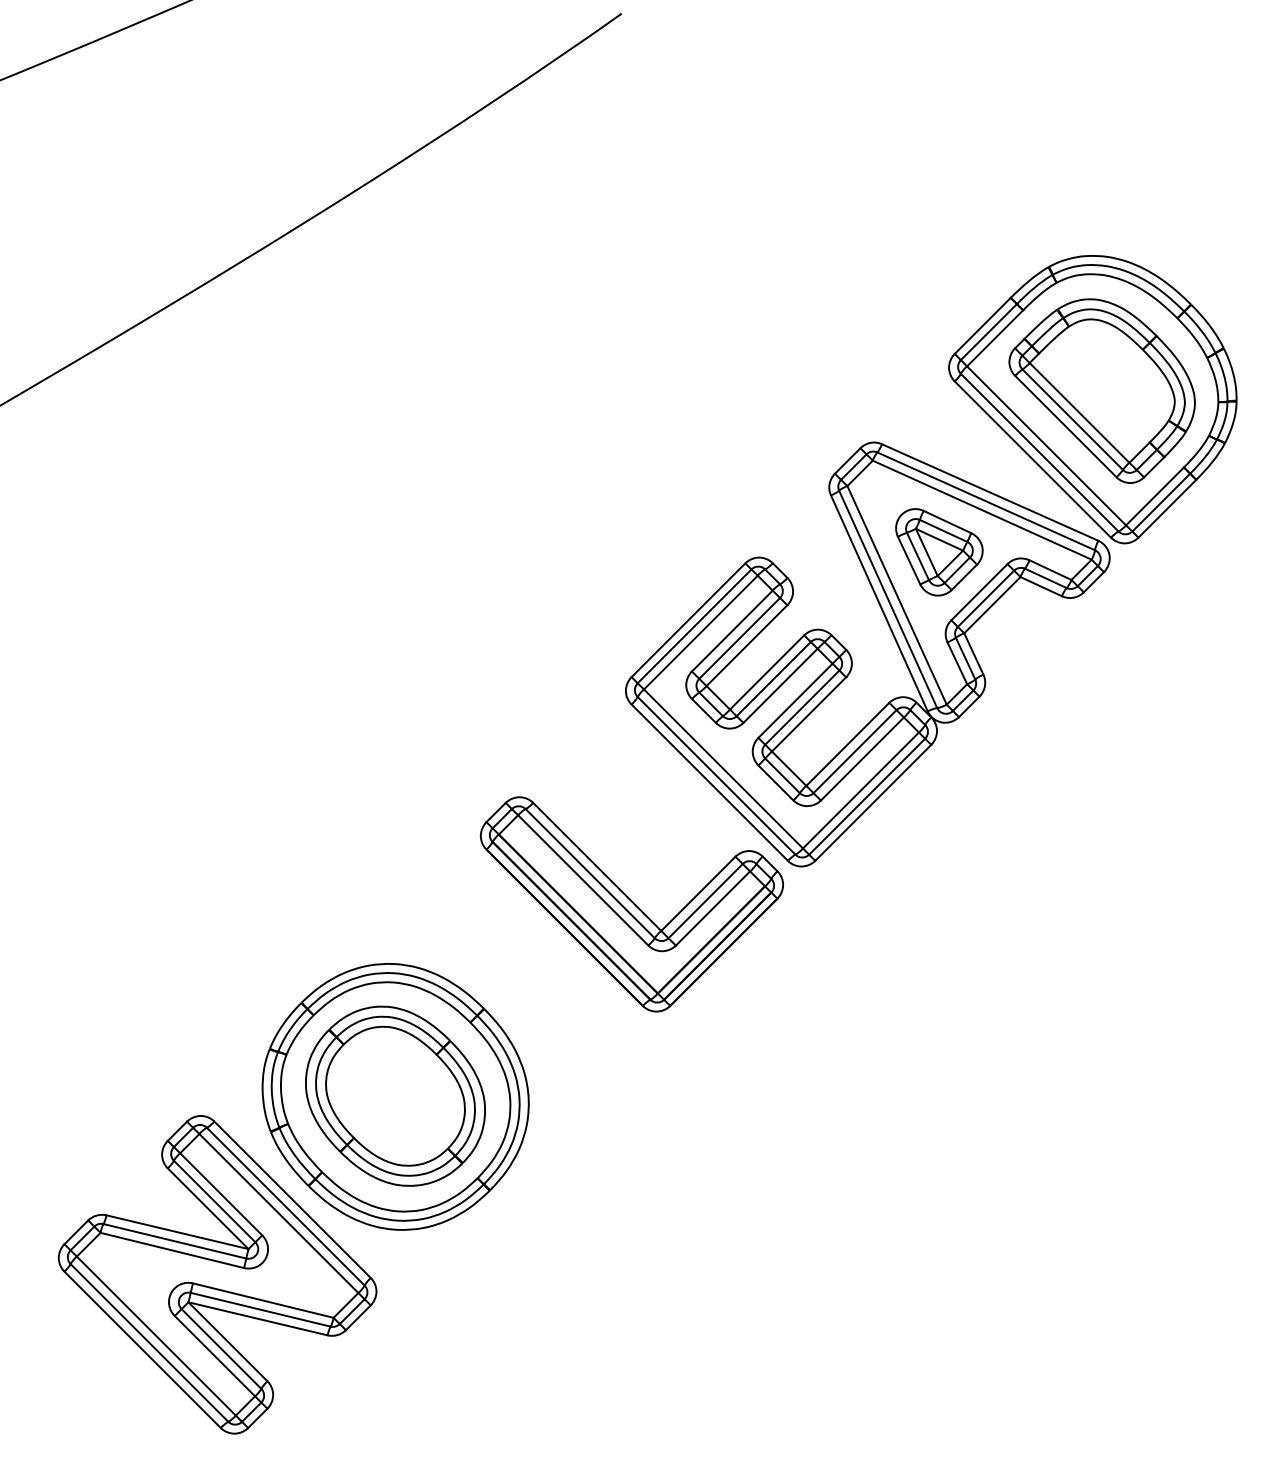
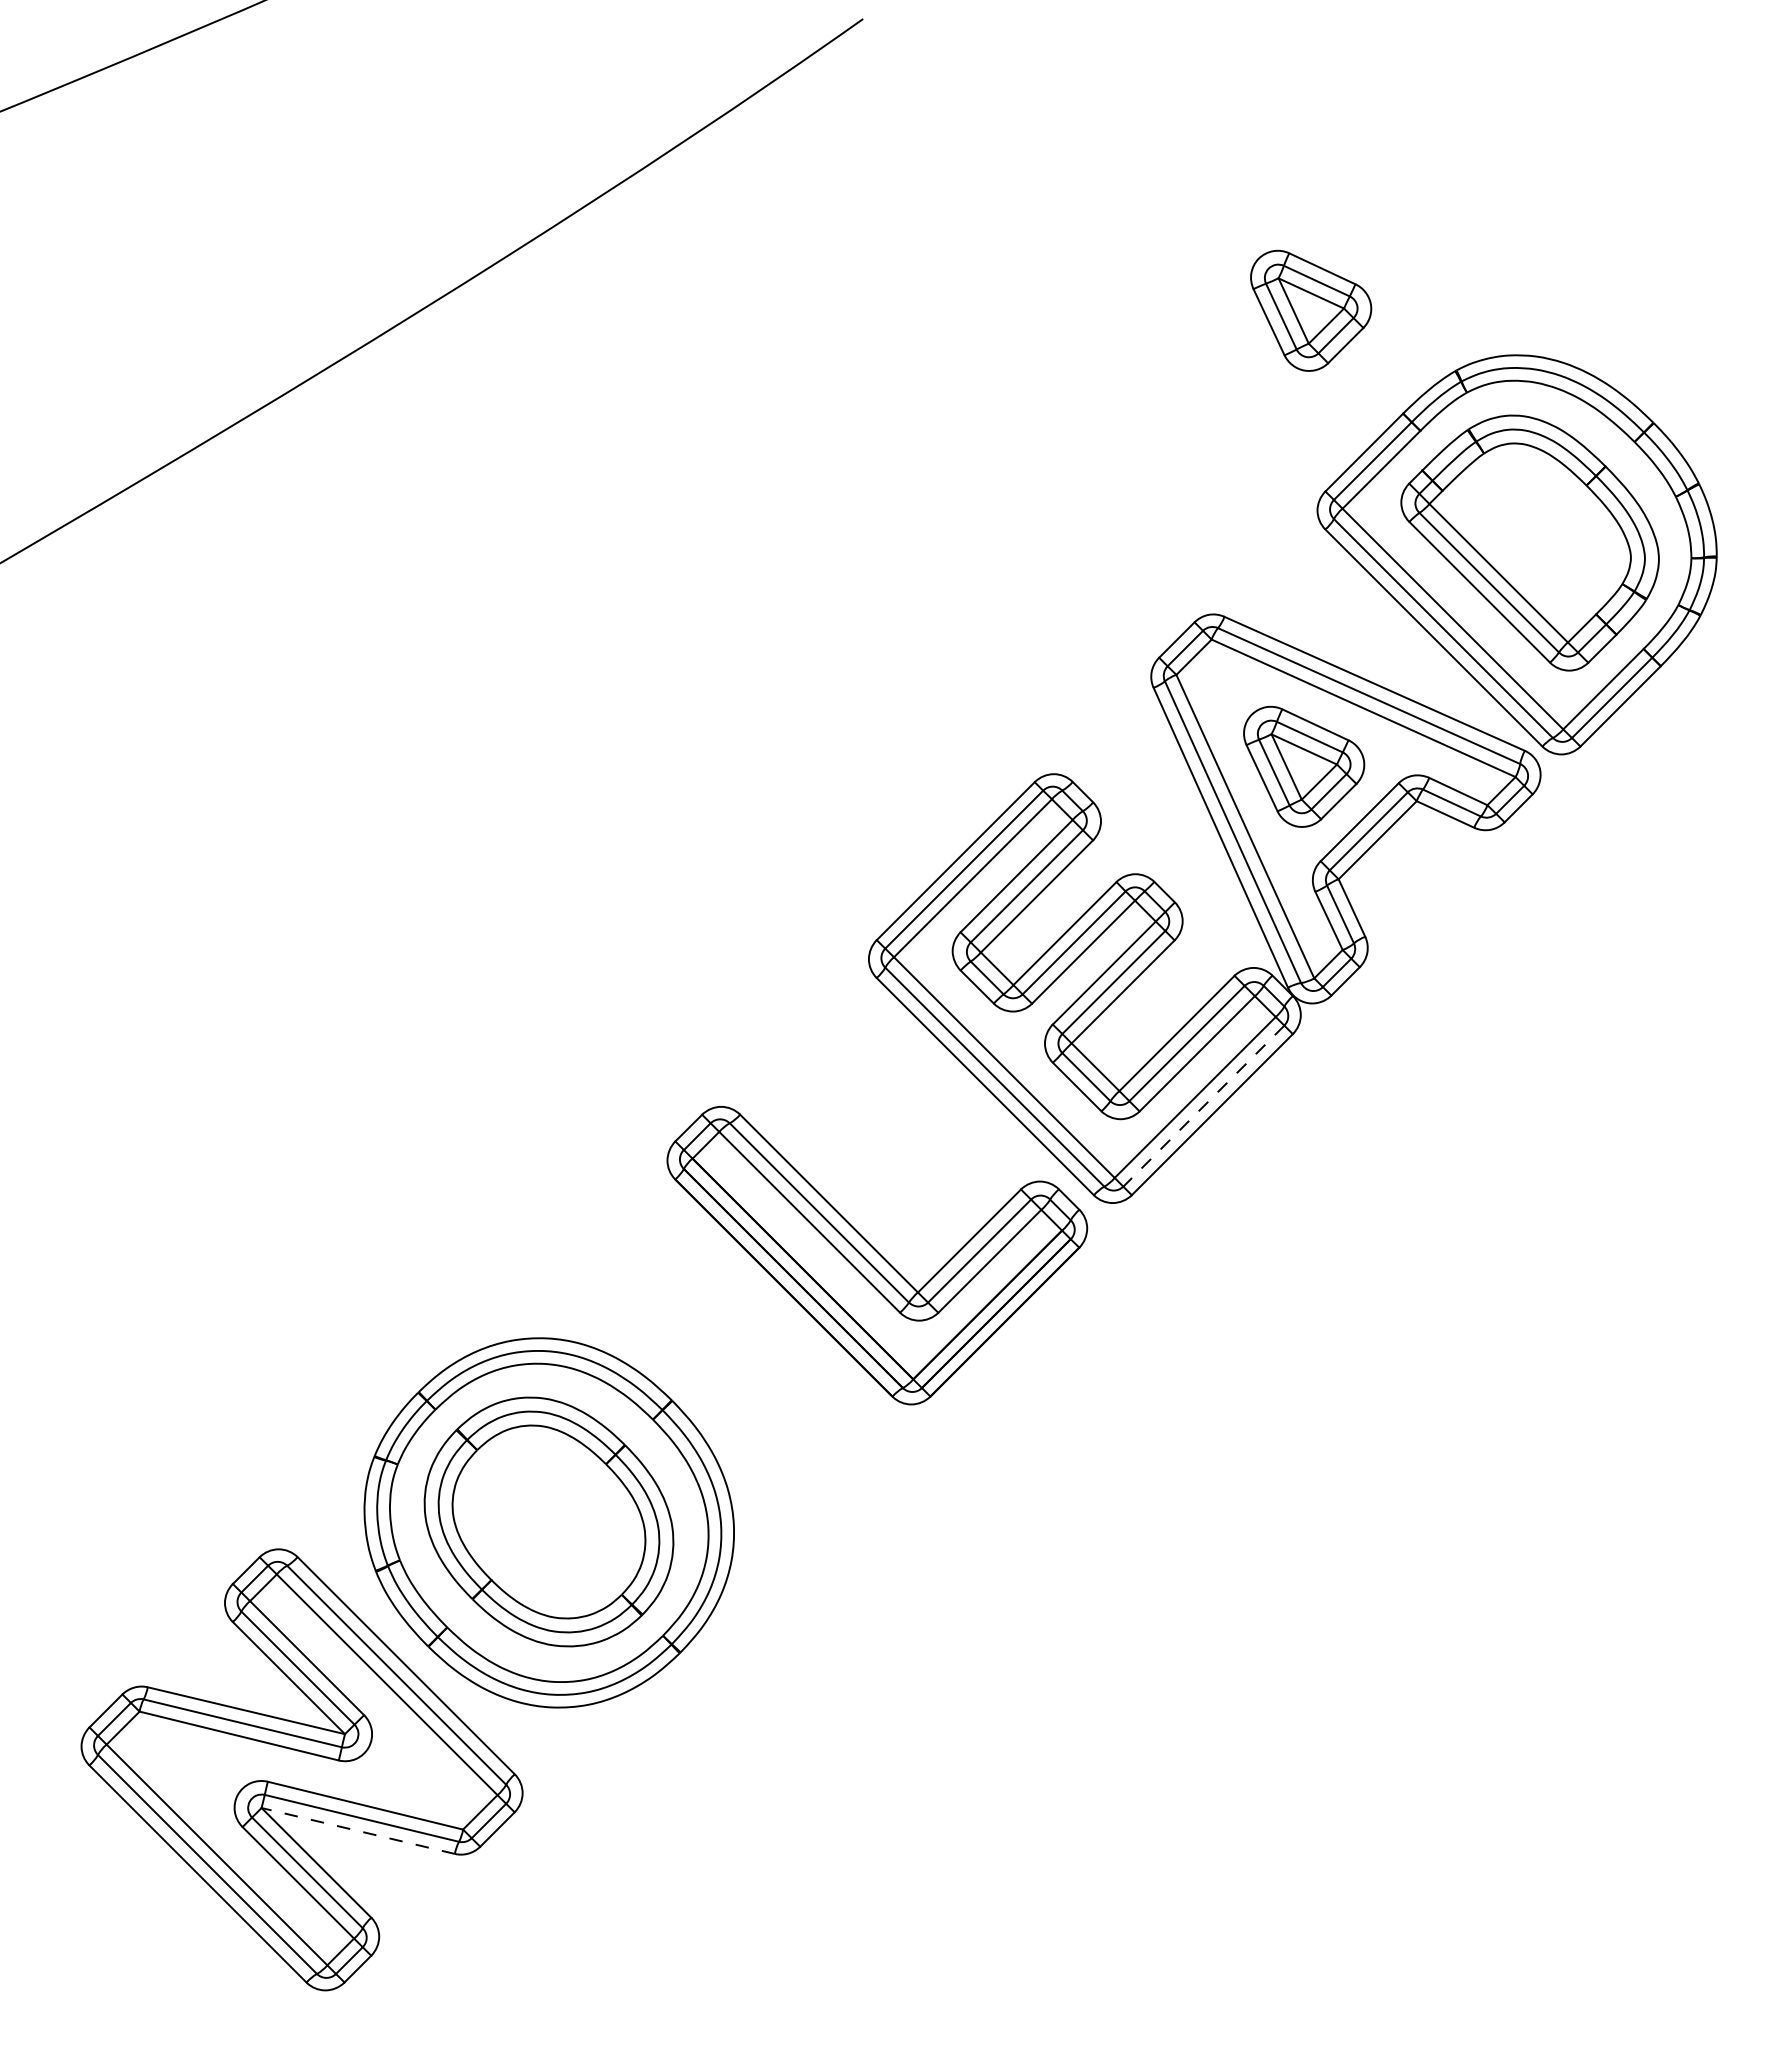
part: (944, 223) -> (1311, 310), added
line: (866, 796) -> (1203, 1106), solid -> dashed
line: (257, 1318) -> (357, 1830), solid -> dashed

